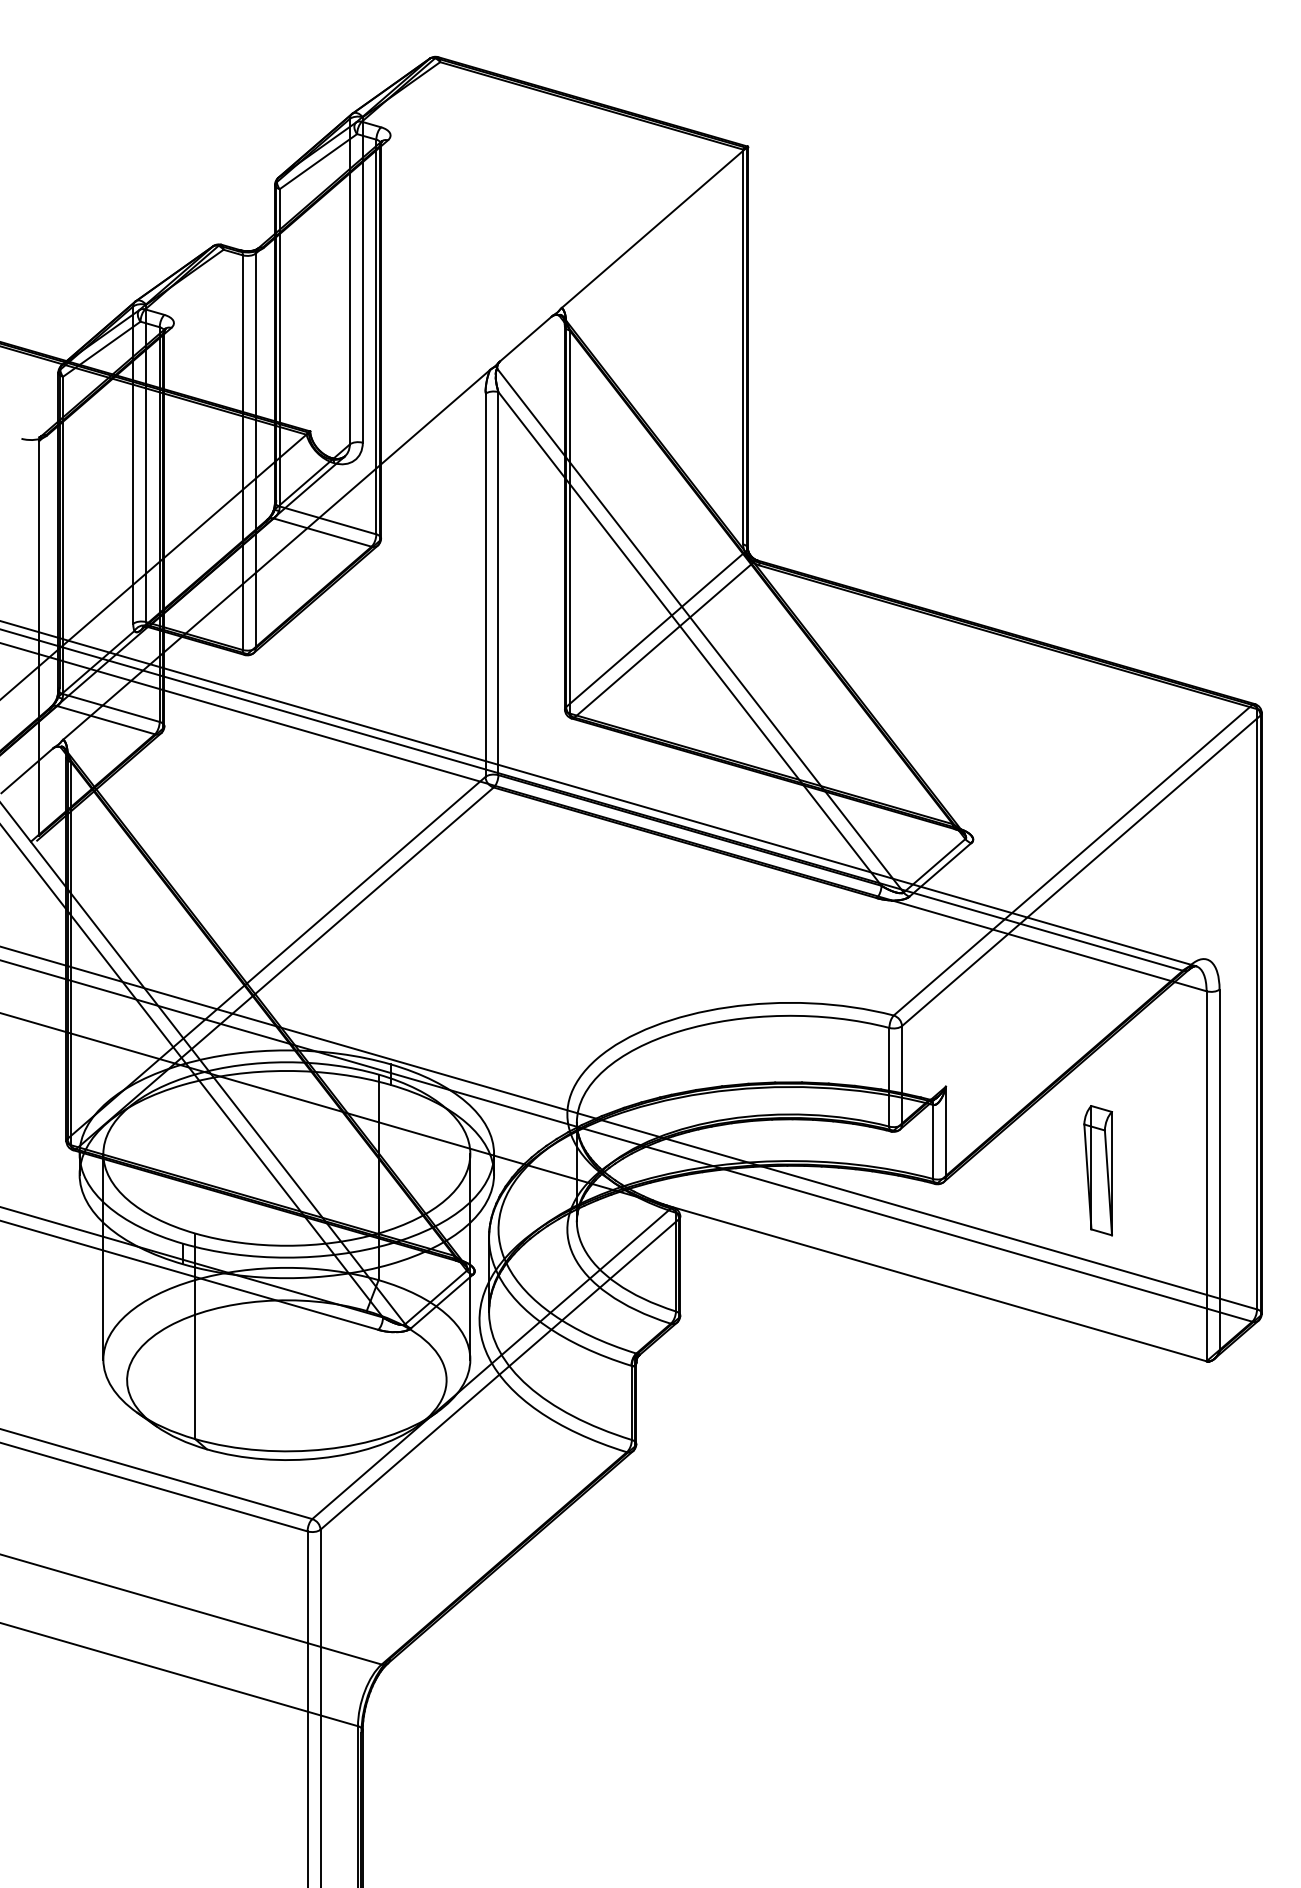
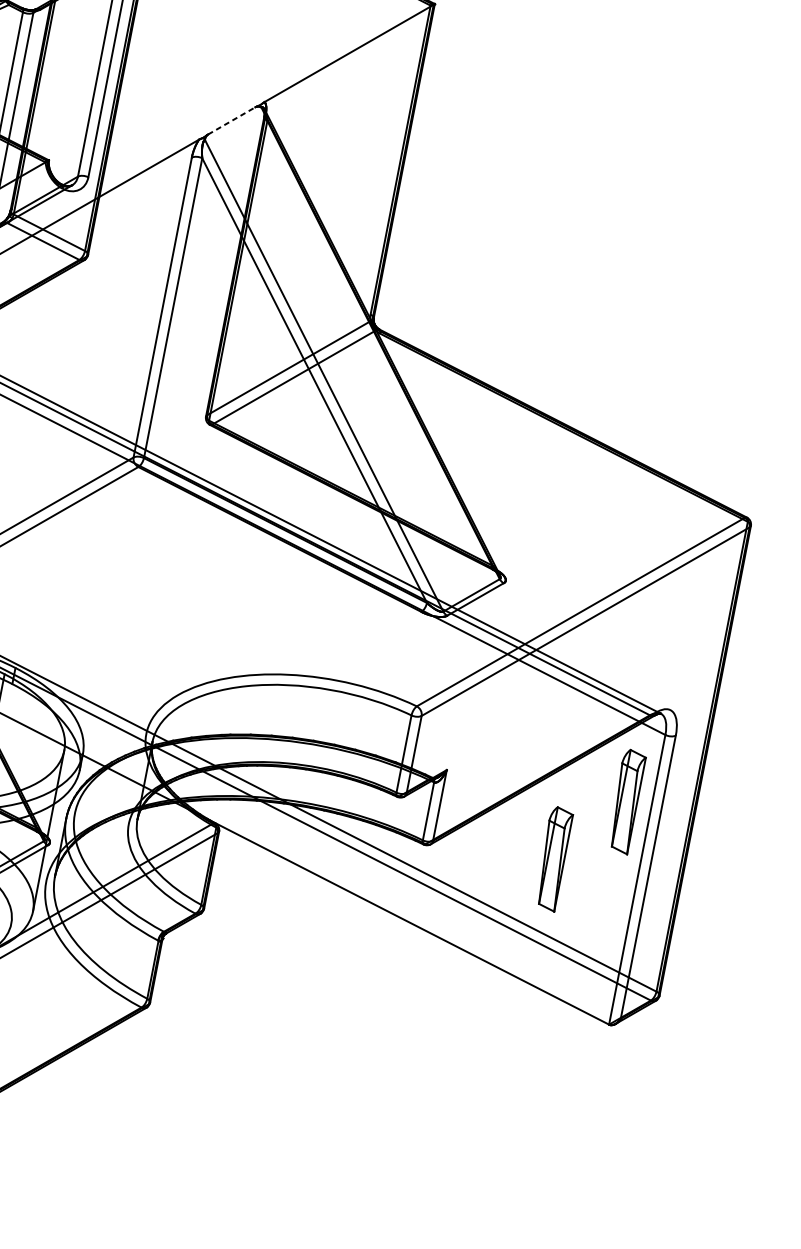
line: (526, 338) -> (232, 120), solid -> dashed
part: (1173, 1082) -> (625, 801), added

